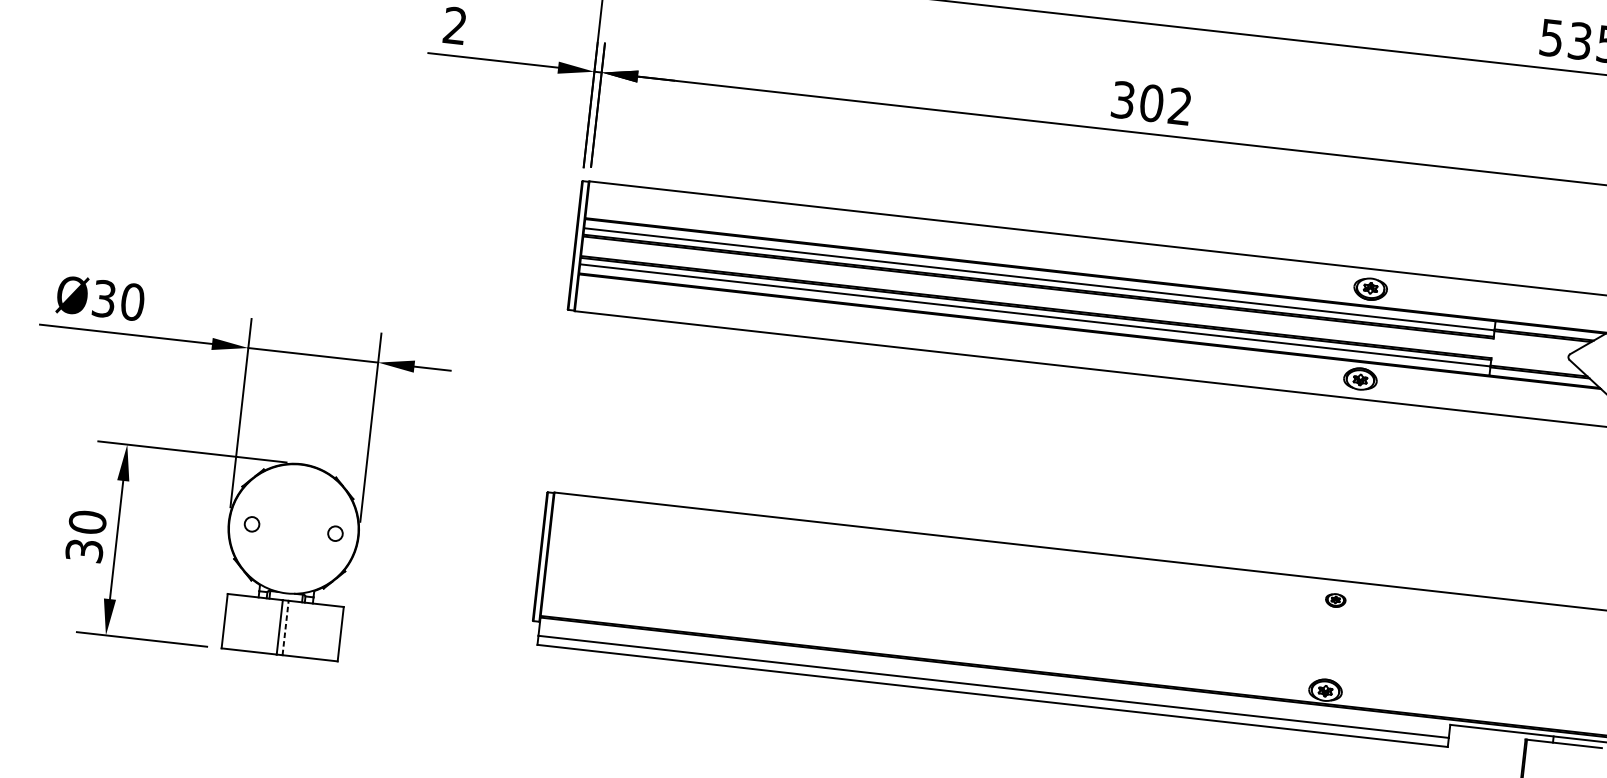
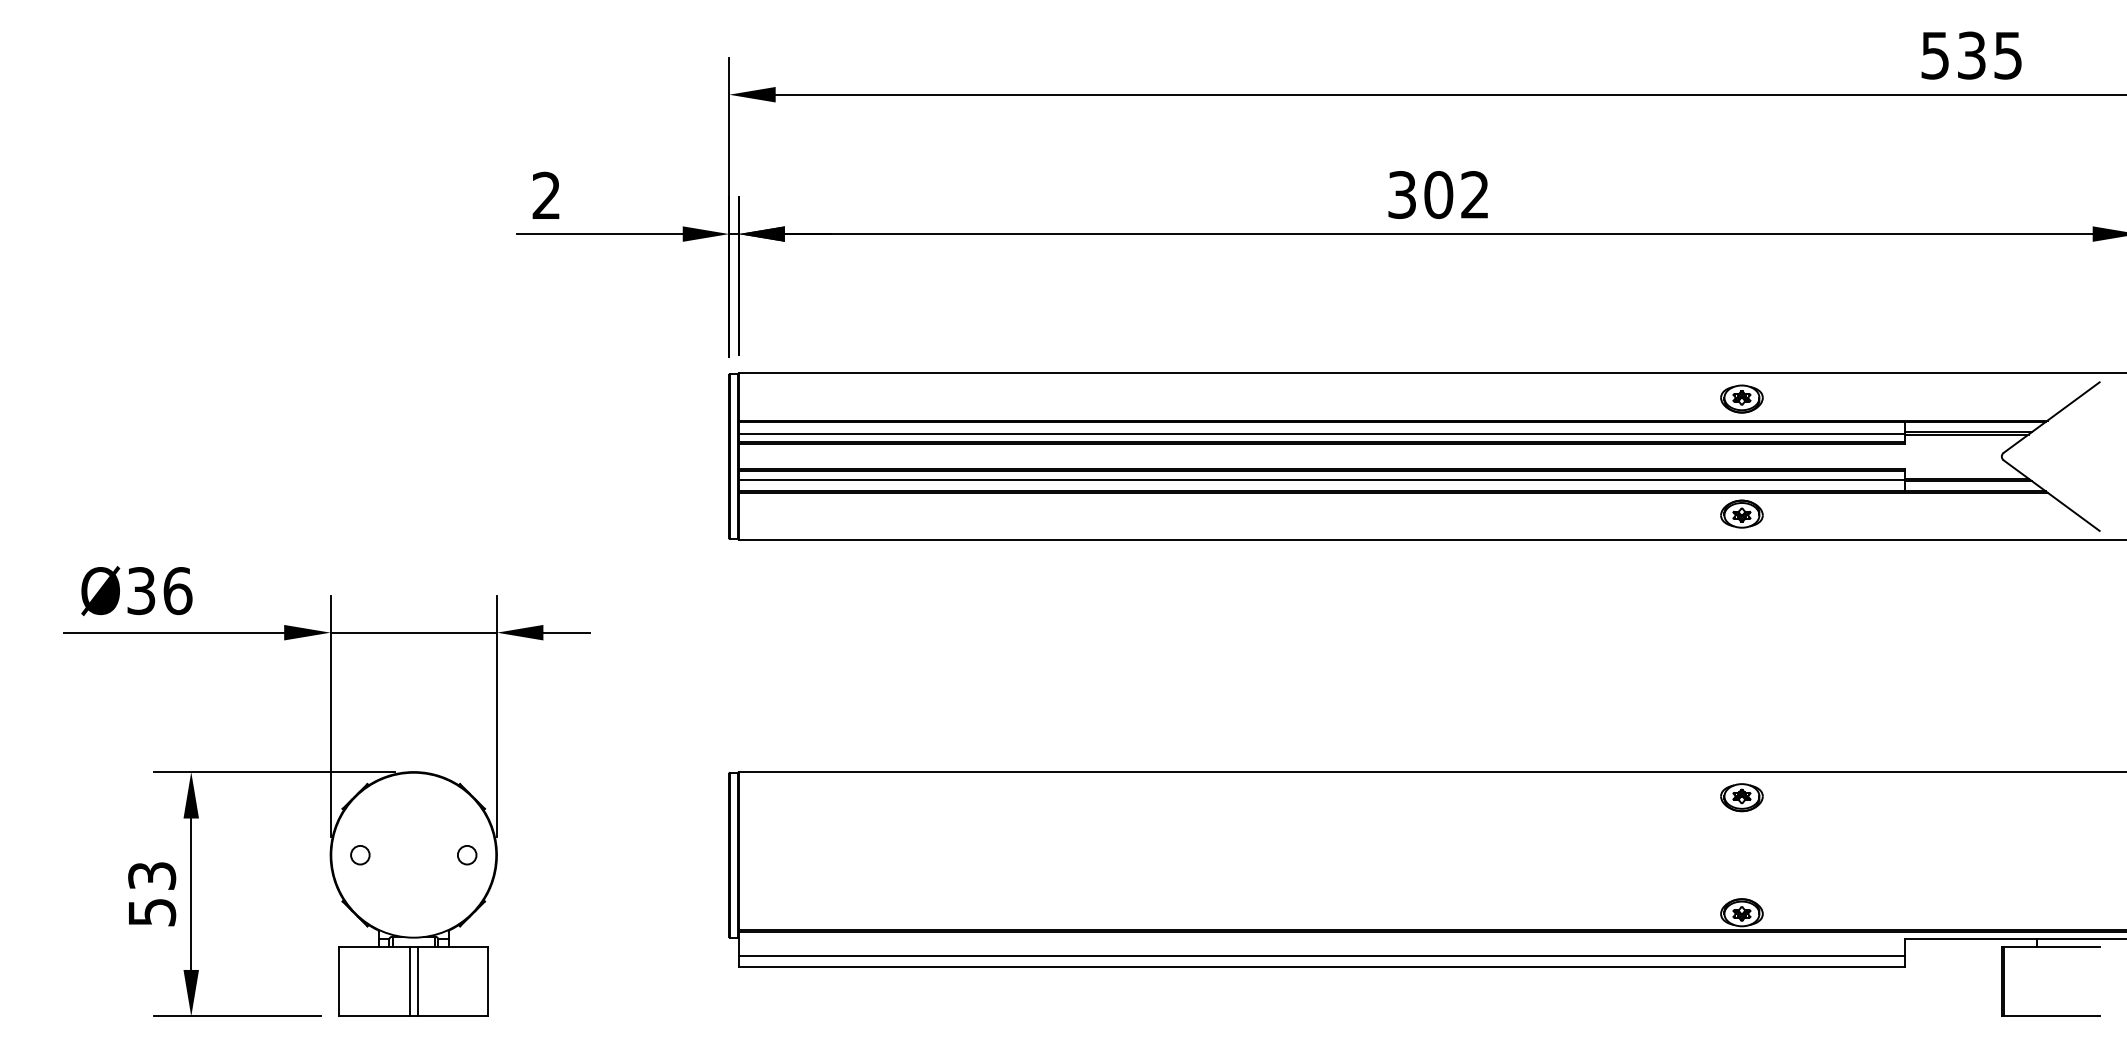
text: (132, 301) -> (177, 590), Ø30 -> Ø36
text: (86, 536) -> (152, 893), 30 -> 53
part: (1335, 600) -> (1741, 797), size x1.67
line: (285, 627) -> (417, 981), dashed -> solid

